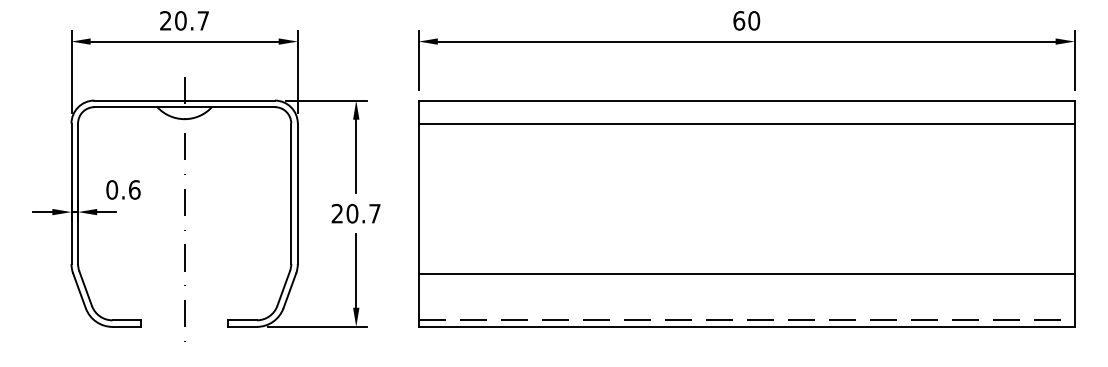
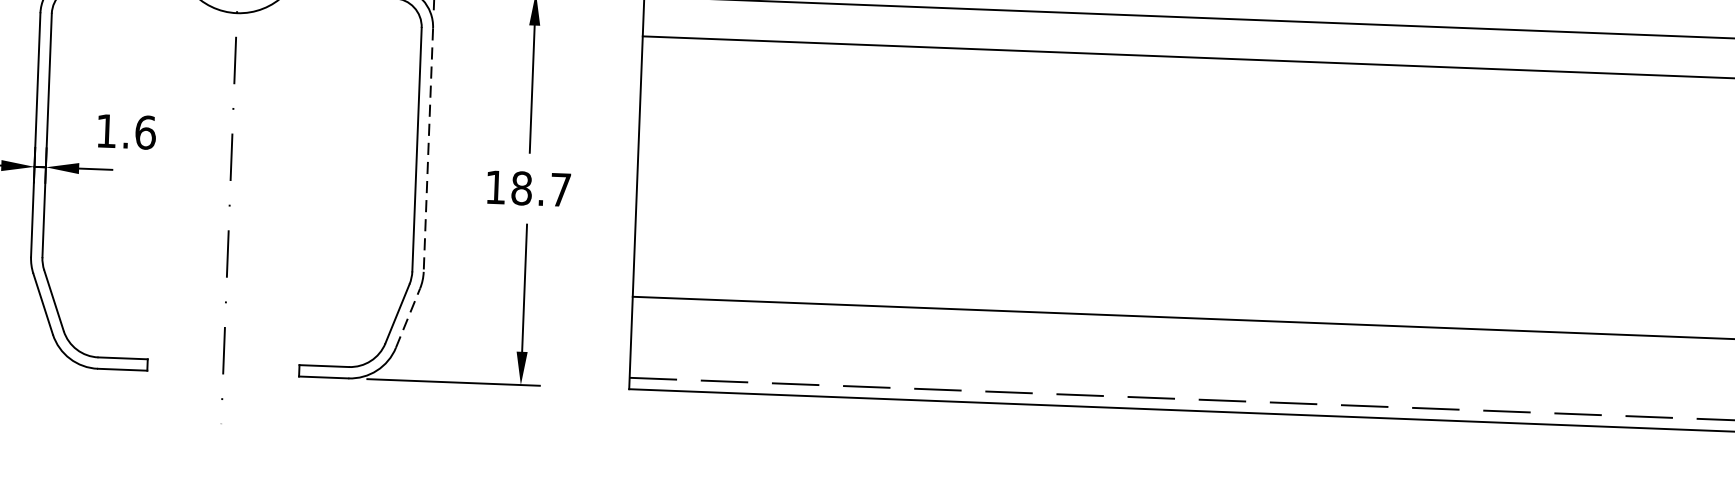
text: (112, 189) -> (107, 130), 0.6 -> 1.6
line: (297, 194) -> (427, 151), solid -> dashed
text: (344, 213) -> (508, 187), 20.7 -> 18.7
line: (290, 290) -> (409, 317), solid -> dashed

